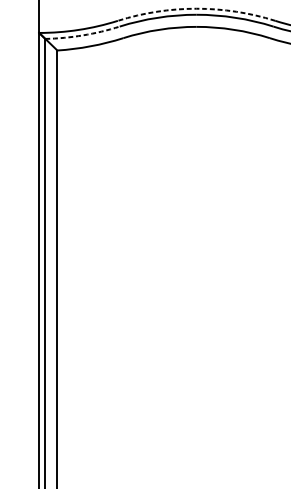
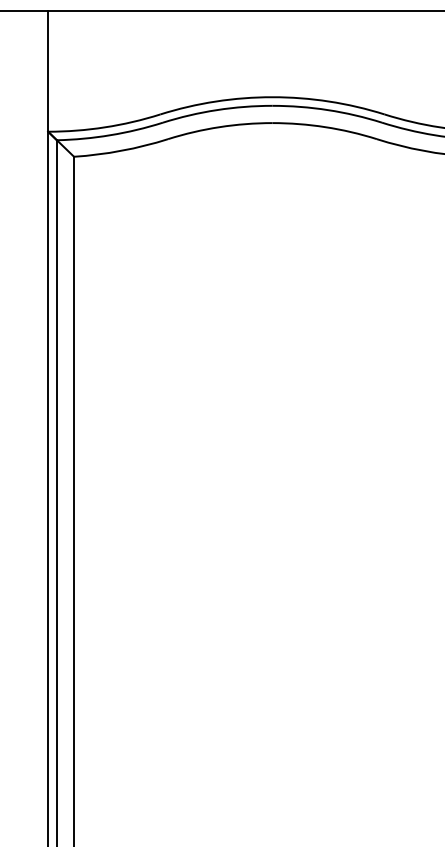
arc: (196, 8) -> (272, 97), dashed -> solid
arc: (82, 35) -> (110, 135), dashed -> solid

